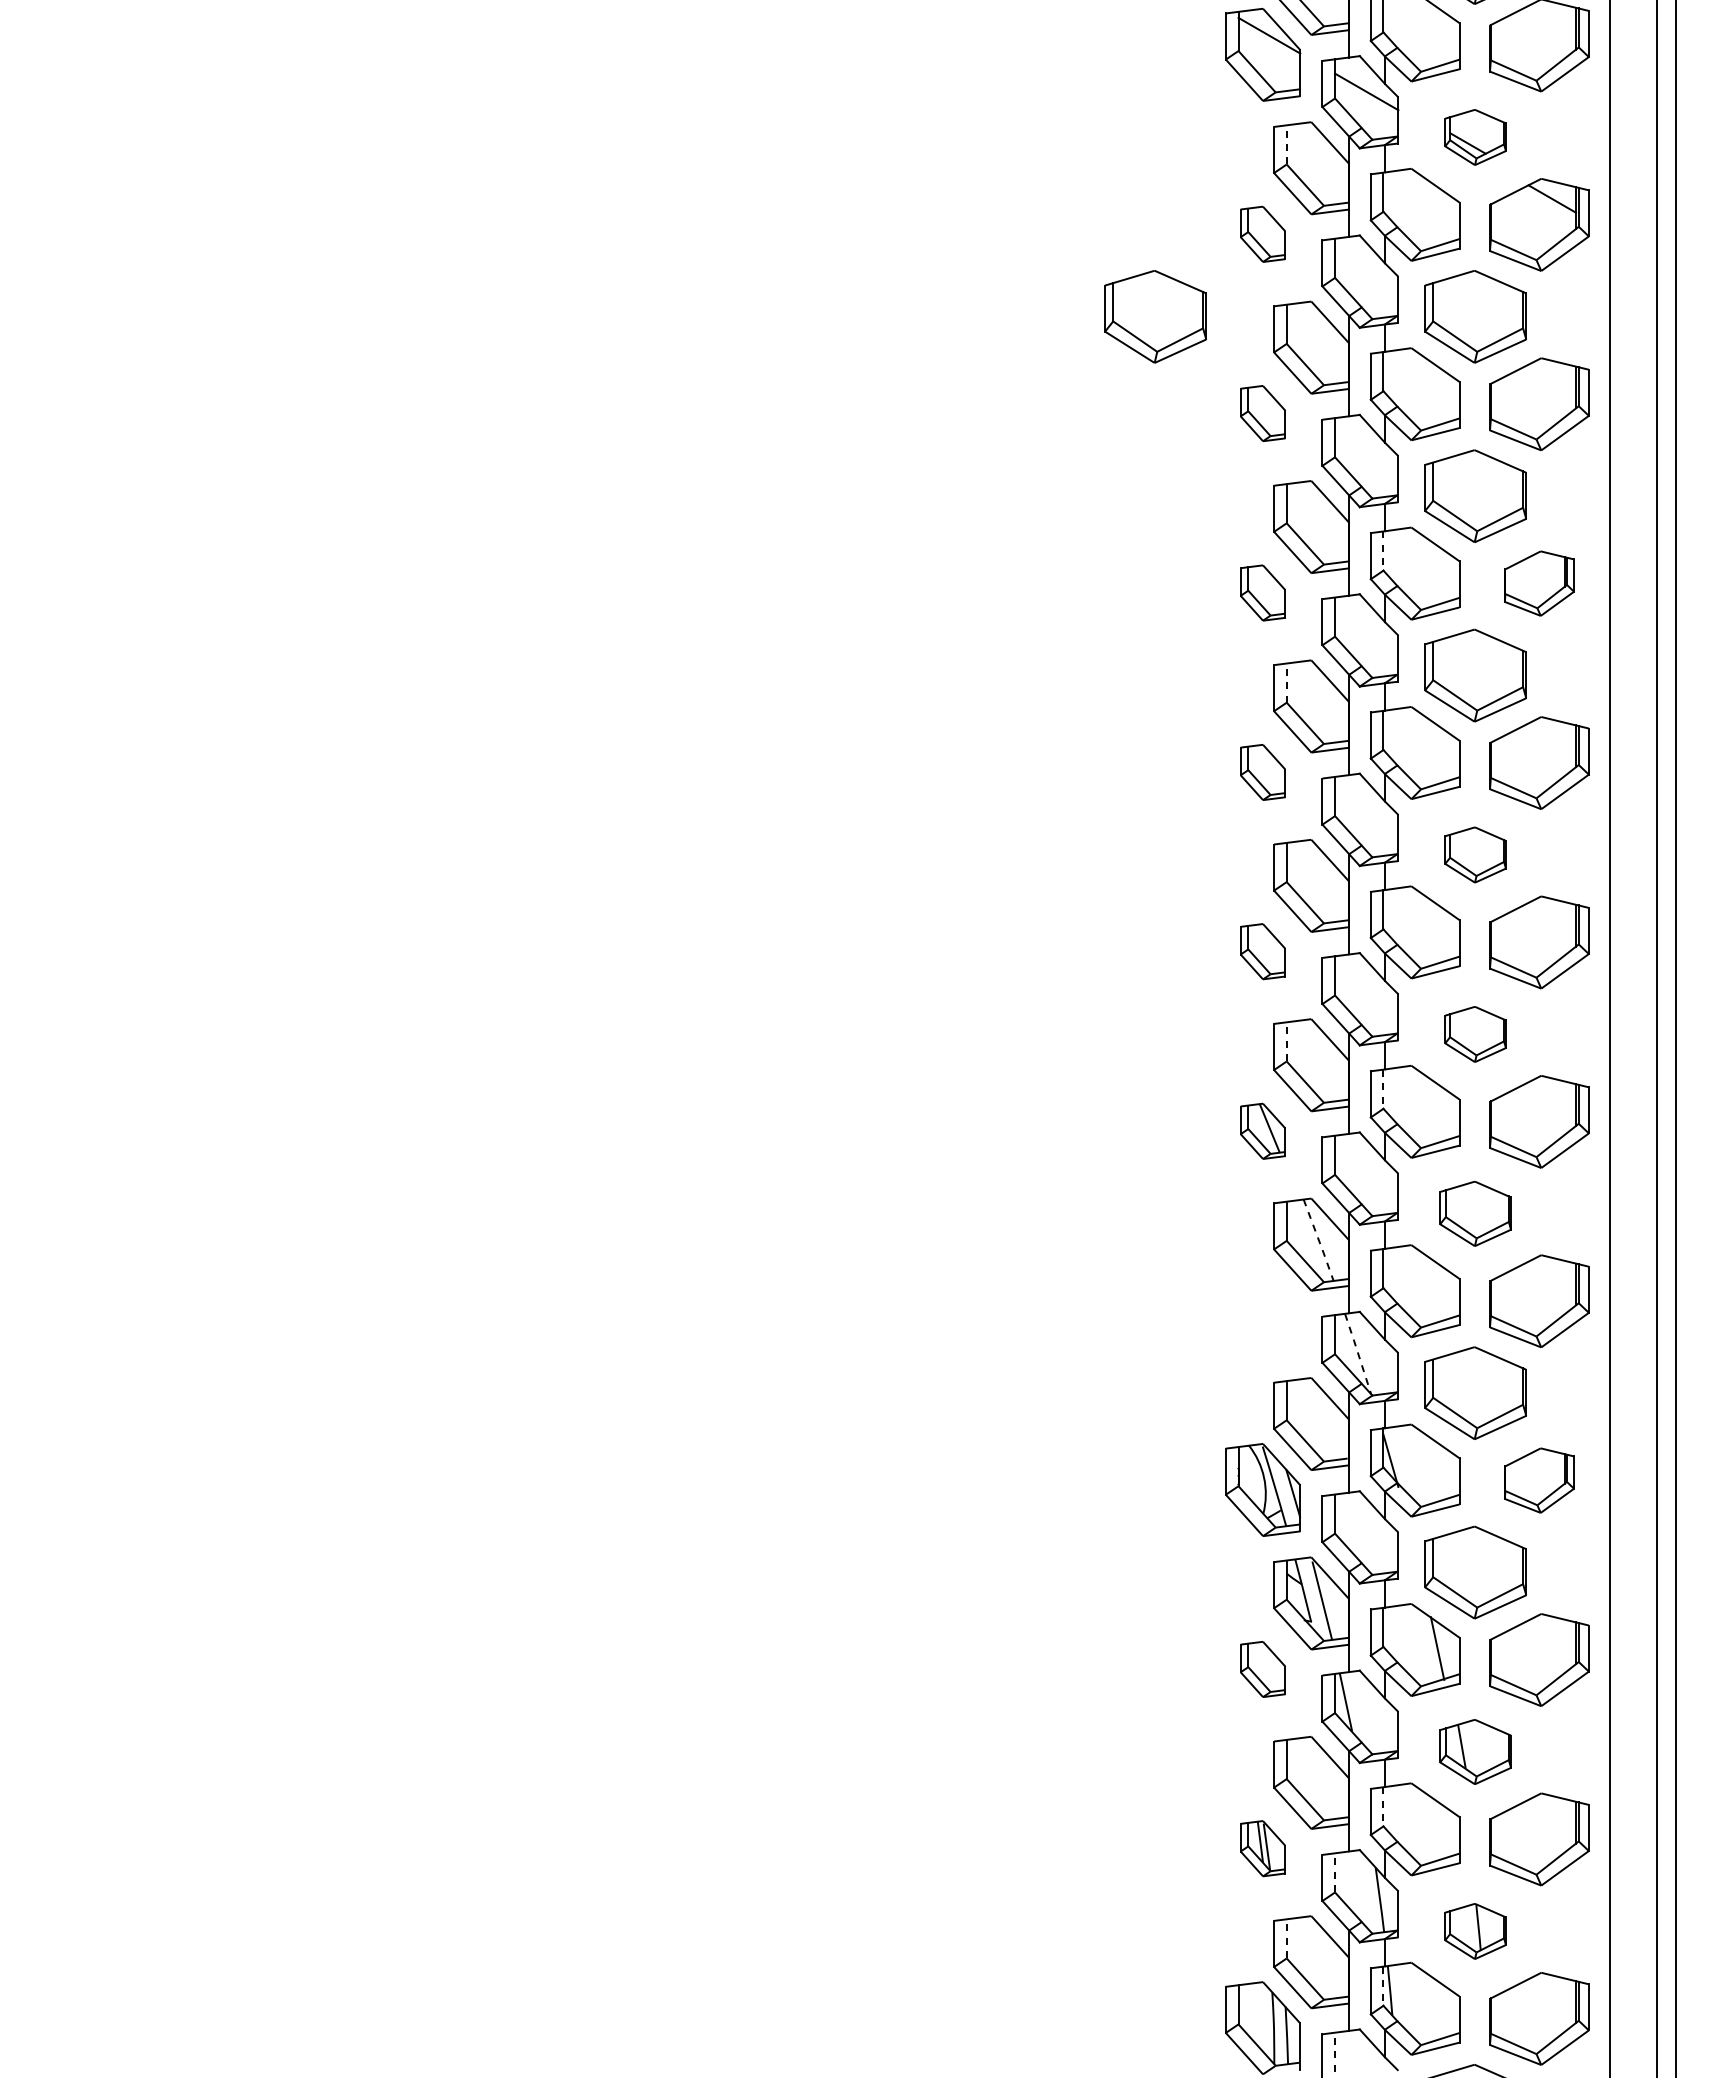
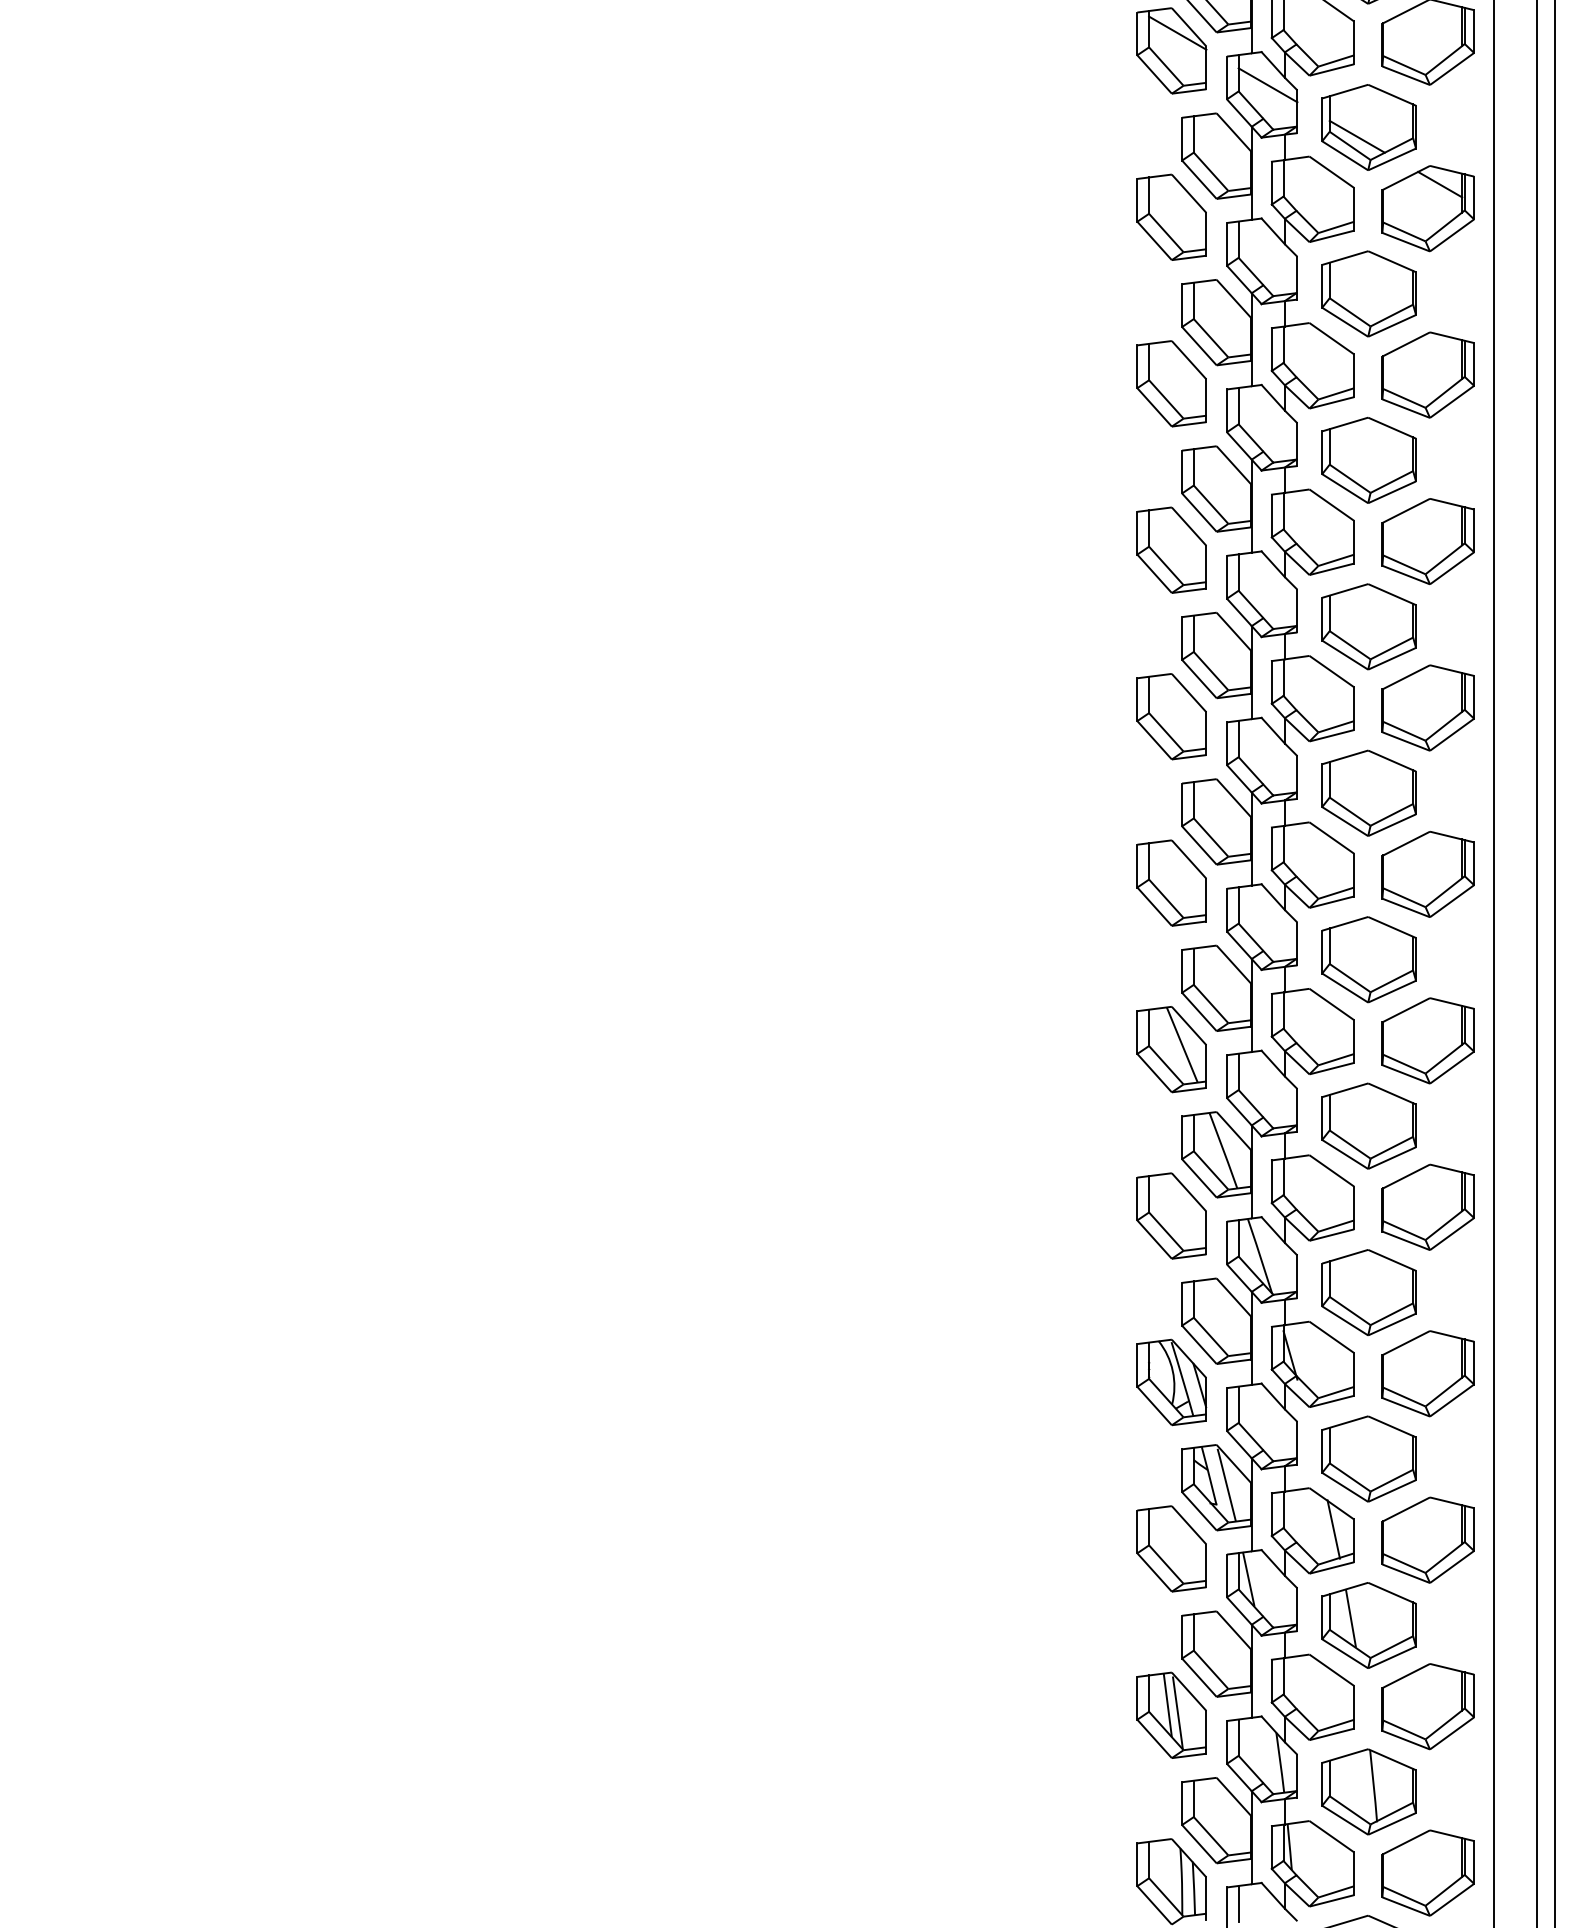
part: (1475, 137) -> (1368, 127), size x1.67
line: (1286, 144) -> (1193, 134), dashed -> solid
part: (1262, 234) -> (1171, 217), size x1.67
part: (1155, 316) -> (1072, 293), removed
part: (1262, 413) -> (1171, 383), size x1.67
line: (1383, 551) -> (1283, 511), dashed -> solid
part: (1539, 583) -> (1428, 541), size x1.43
part: (1262, 592) -> (1171, 549), size x1.67
line: (1286, 683) -> (1193, 634), dashed -> solid
part: (1262, 772) -> (1171, 716), size x1.67
part: (1475, 854) -> (1368, 792), size x1.67
part: (1262, 951) -> (1171, 882), size x1.67
part: (1475, 1034) -> (1368, 959), size x1.67
line: (1286, 1041) -> (1193, 966), dashed -> solid
line: (1383, 1089) -> (1283, 1010), dashed -> solid
part: (1262, 1131) -> (1171, 1049), size x1.67
part: (1475, 1213) -> (1368, 1125), size x1.43
line: (1319, 1241) -> (1224, 1151), dashed -> solid
part: (1262, 1310) -> (1171, 1215), added
line: (1358, 1353) -> (1260, 1255), dashed -> solid
part: (1539, 1480) -> (1428, 1373), size x1.43
part: (1262, 1669) -> (1171, 1548), size x1.67
part: (1475, 1751) -> (1368, 1625), size x1.43
line: (1383, 1806) -> (1283, 1676), dashed -> solid
part: (1262, 1848) -> (1171, 1715), size x1.67
line: (1335, 1872) -> (1239, 1737), dashed -> solid
part: (1475, 1931) -> (1368, 1792), size x1.67
line: (1286, 1938) -> (1193, 1798), dashed -> solid
line: (1383, 1986) -> (1283, 1843), dashed -> solid
line: (1335, 2052) -> (1239, 1904), dashed -> solid

